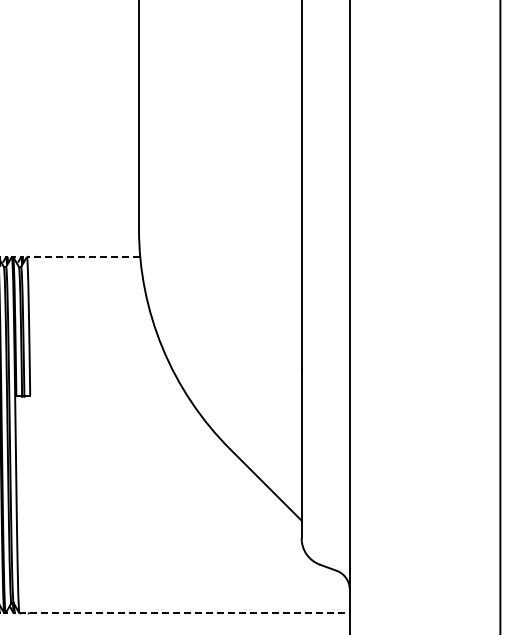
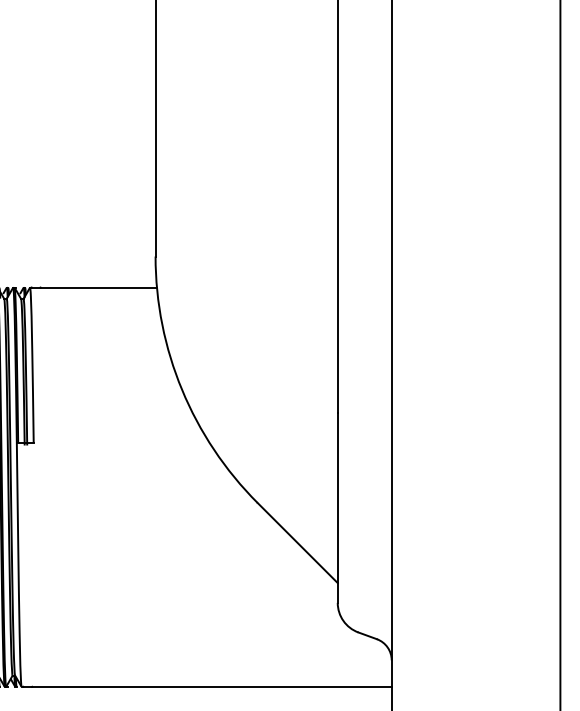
line: (83, 256) -> (93, 287), dashed -> solid
line: (185, 613) -> (207, 687), dashed -> solid

